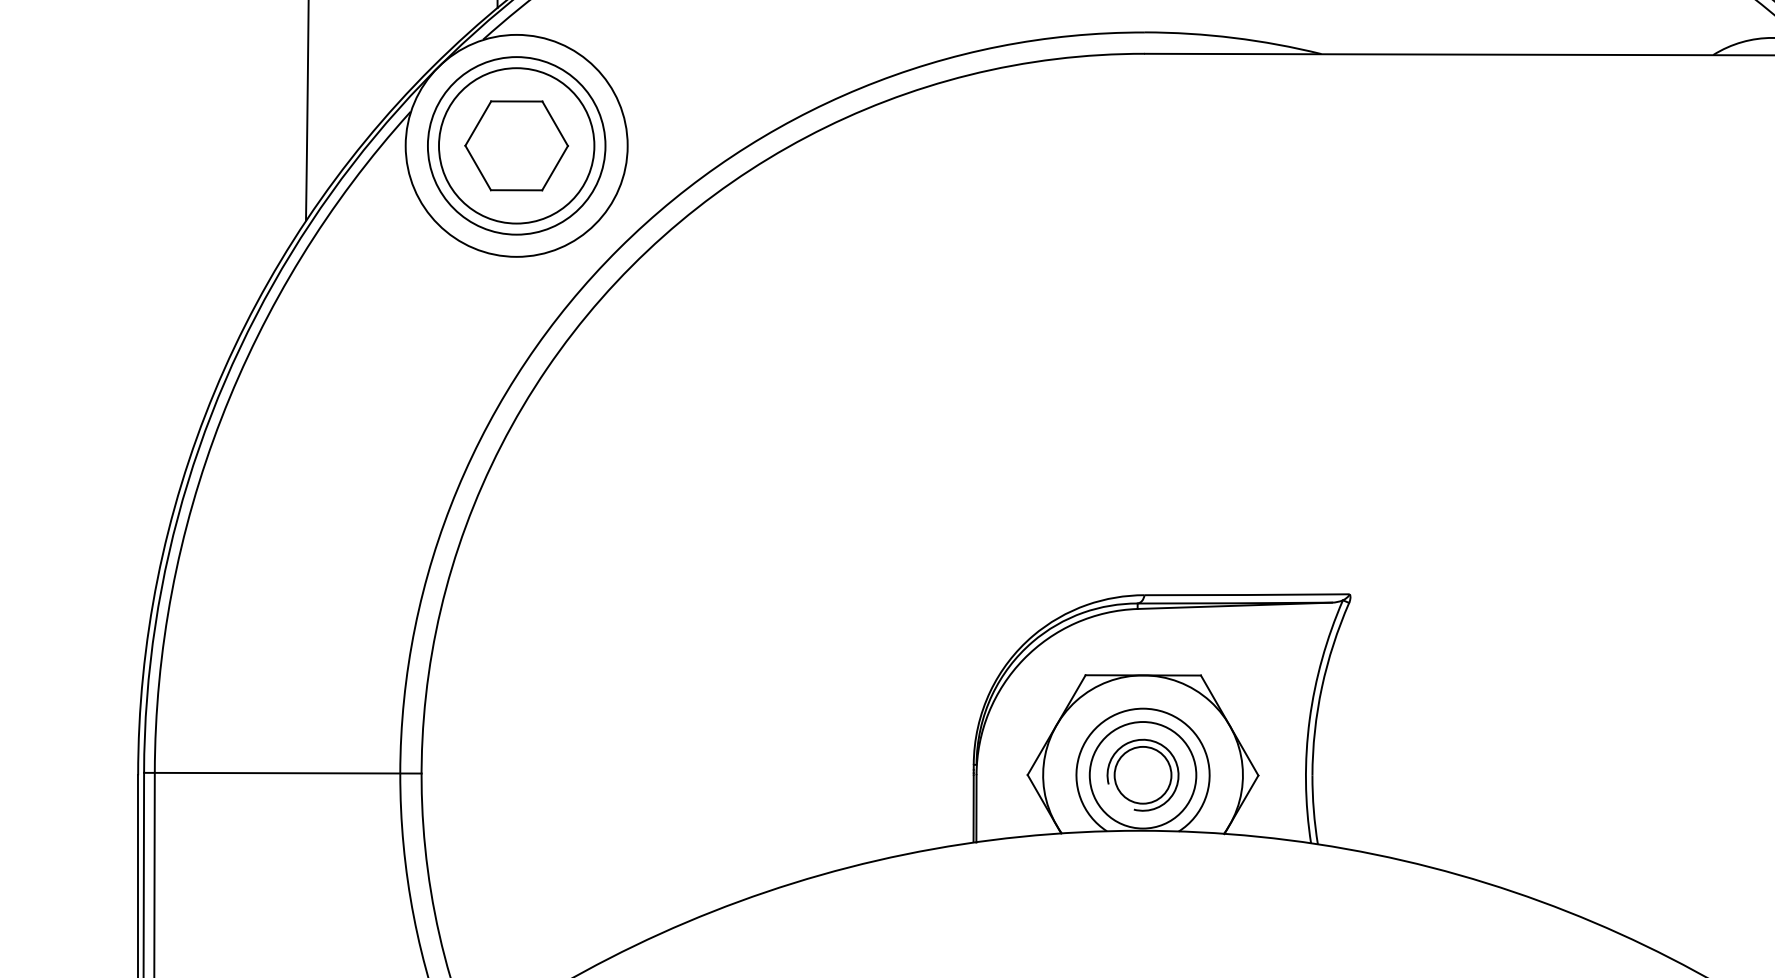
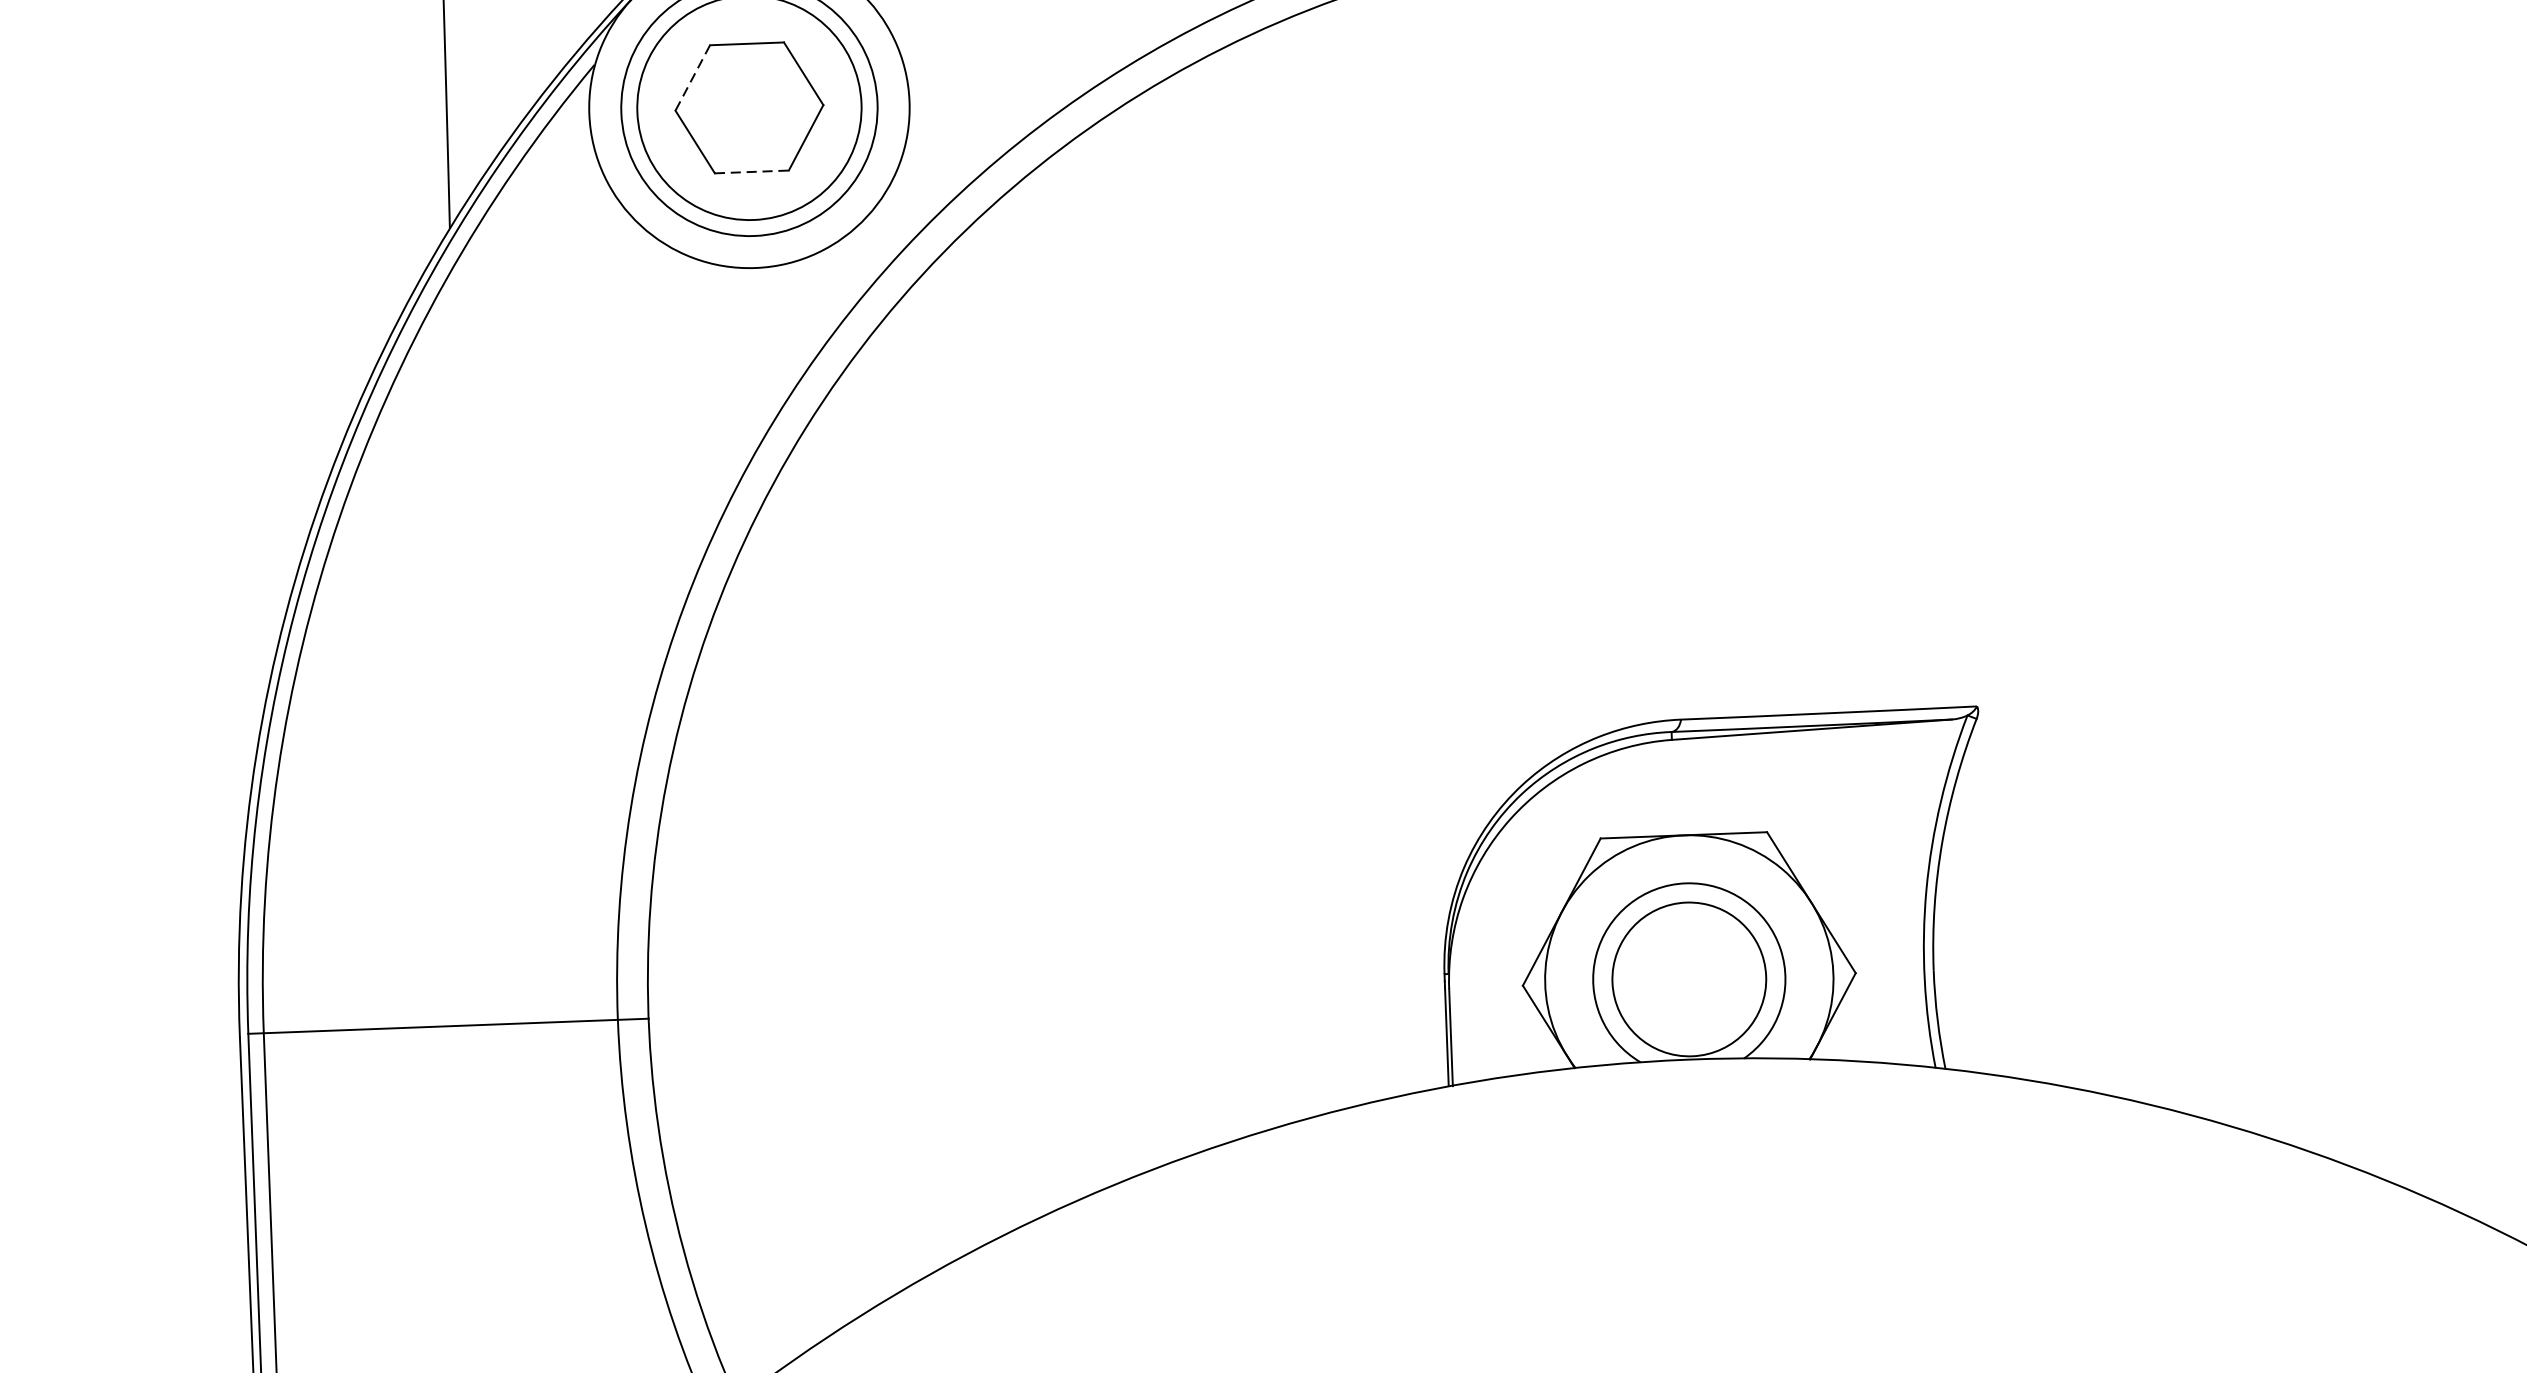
line: (478, 123) -> (693, 77), solid -> dashed
line: (516, 190) -> (751, 172), solid -> dashed
part: (1142, 774) -> (1688, 978), removed

